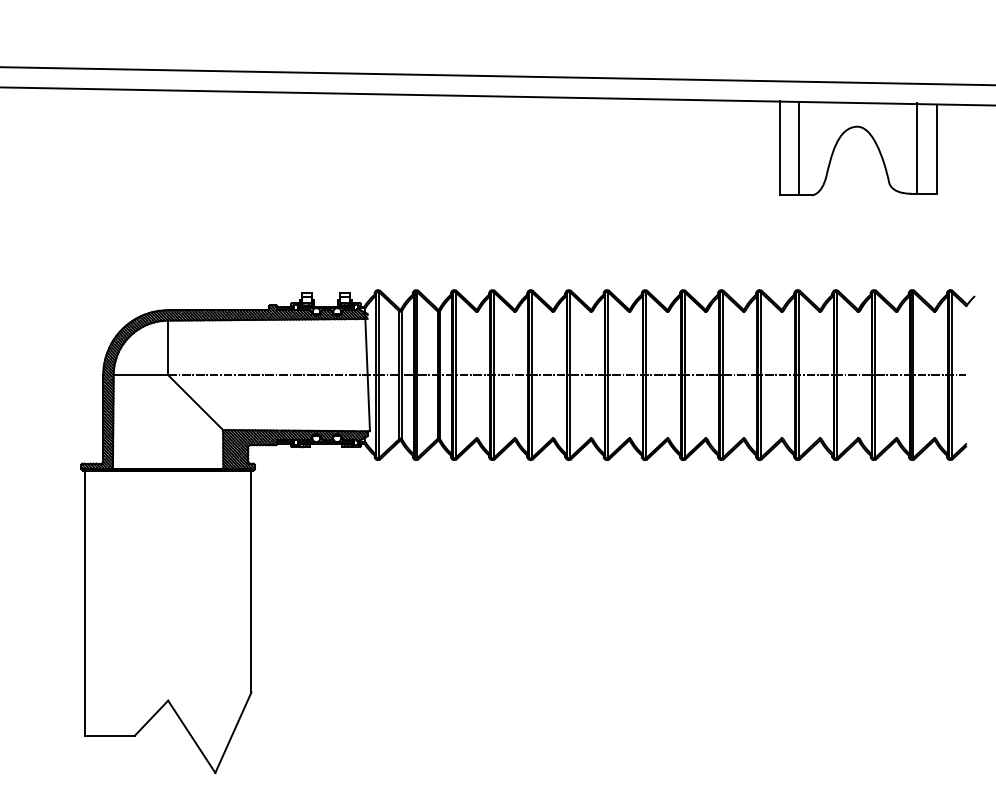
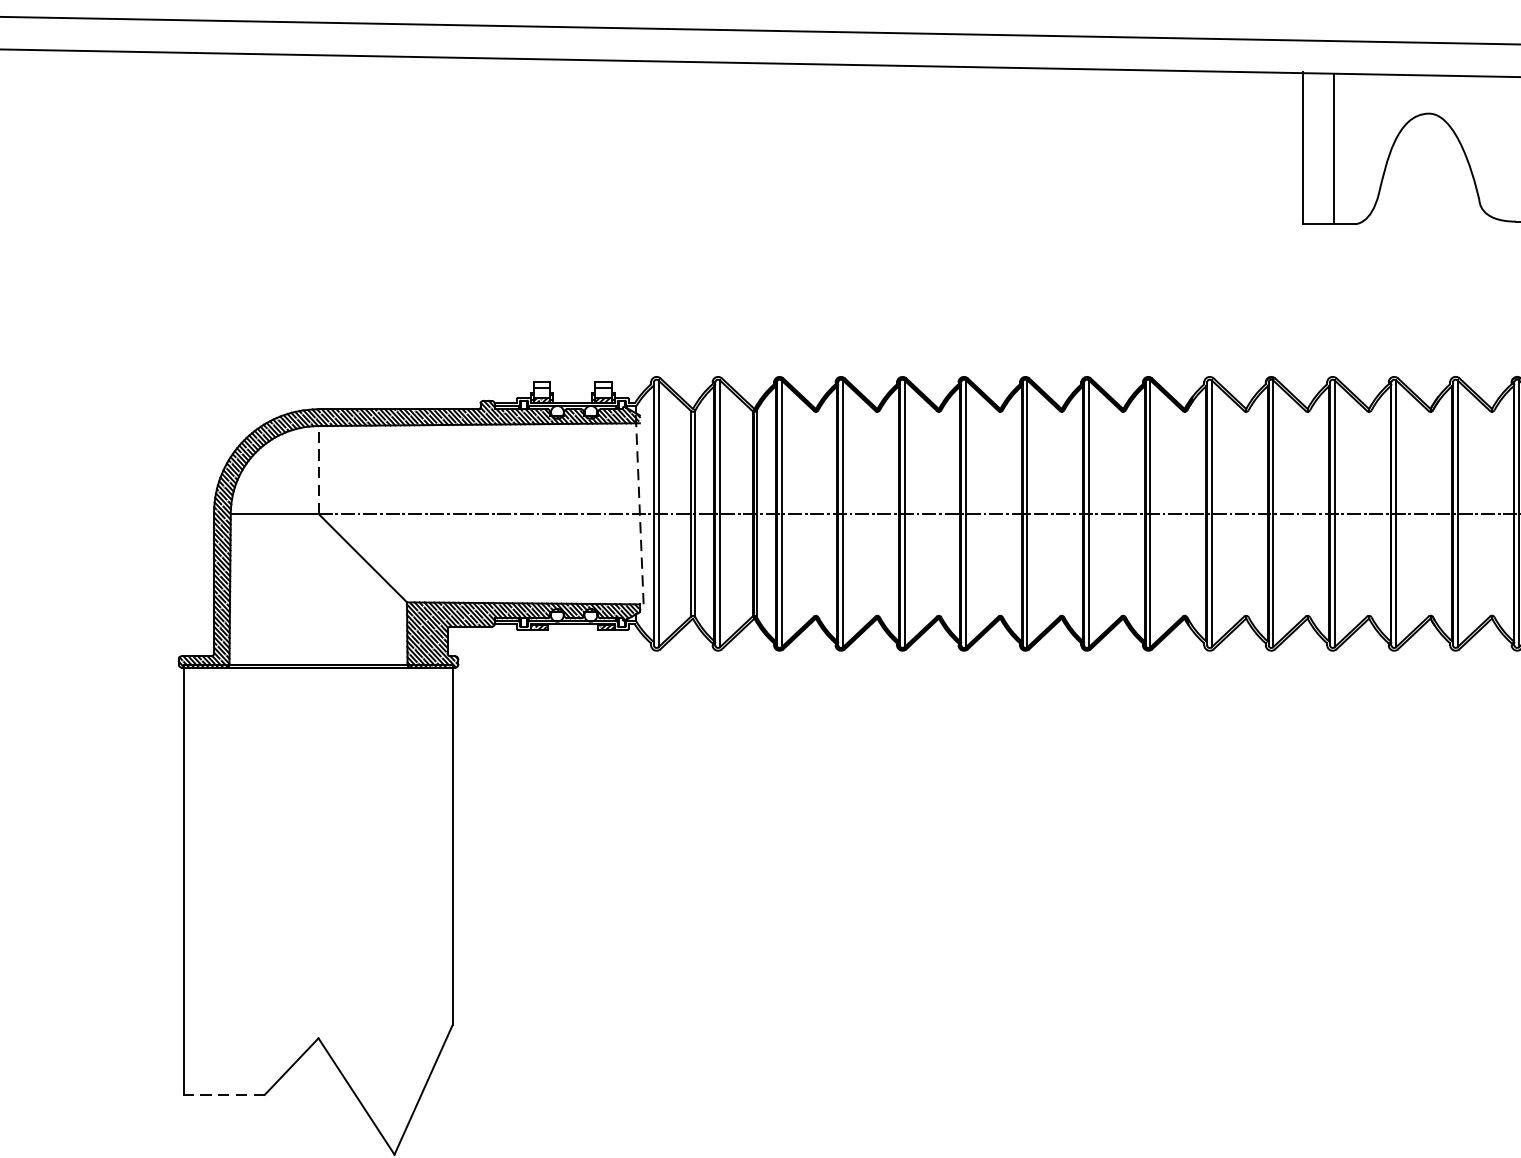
line: (168, 347) -> (319, 469), solid -> dashed
line: (367, 374) -> (639, 512), solid -> dashed
line: (109, 735) -> (224, 1094), solid -> dashed

